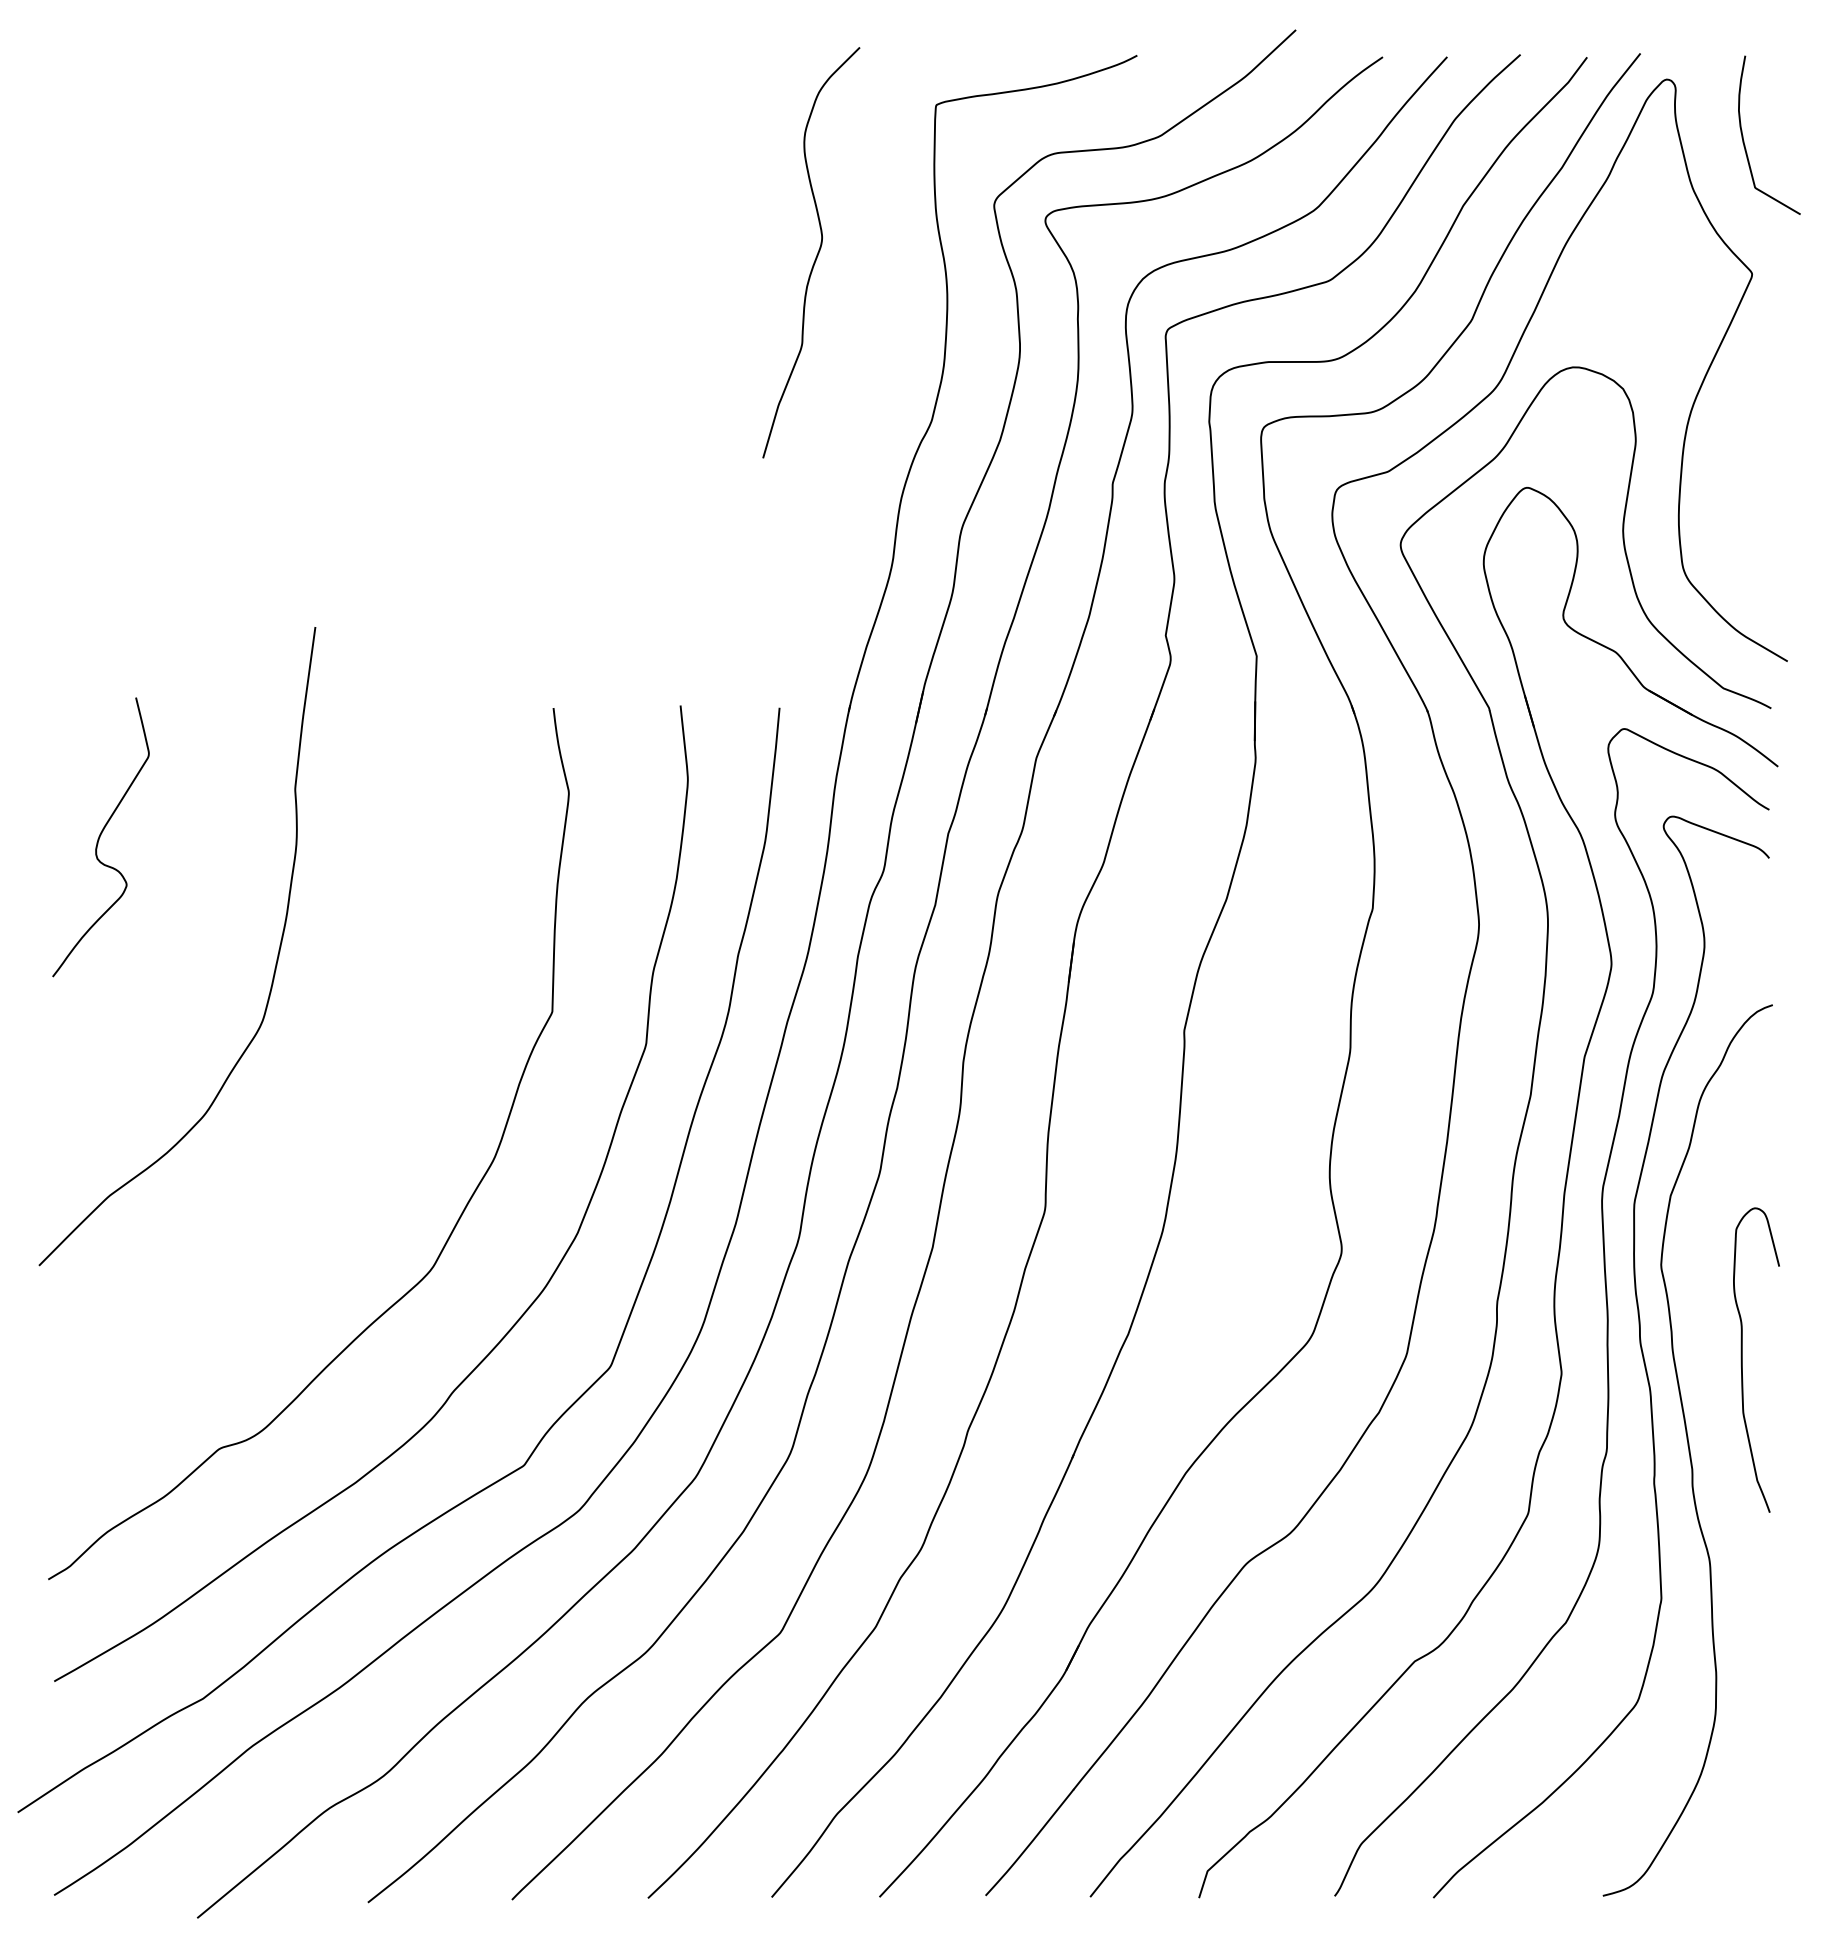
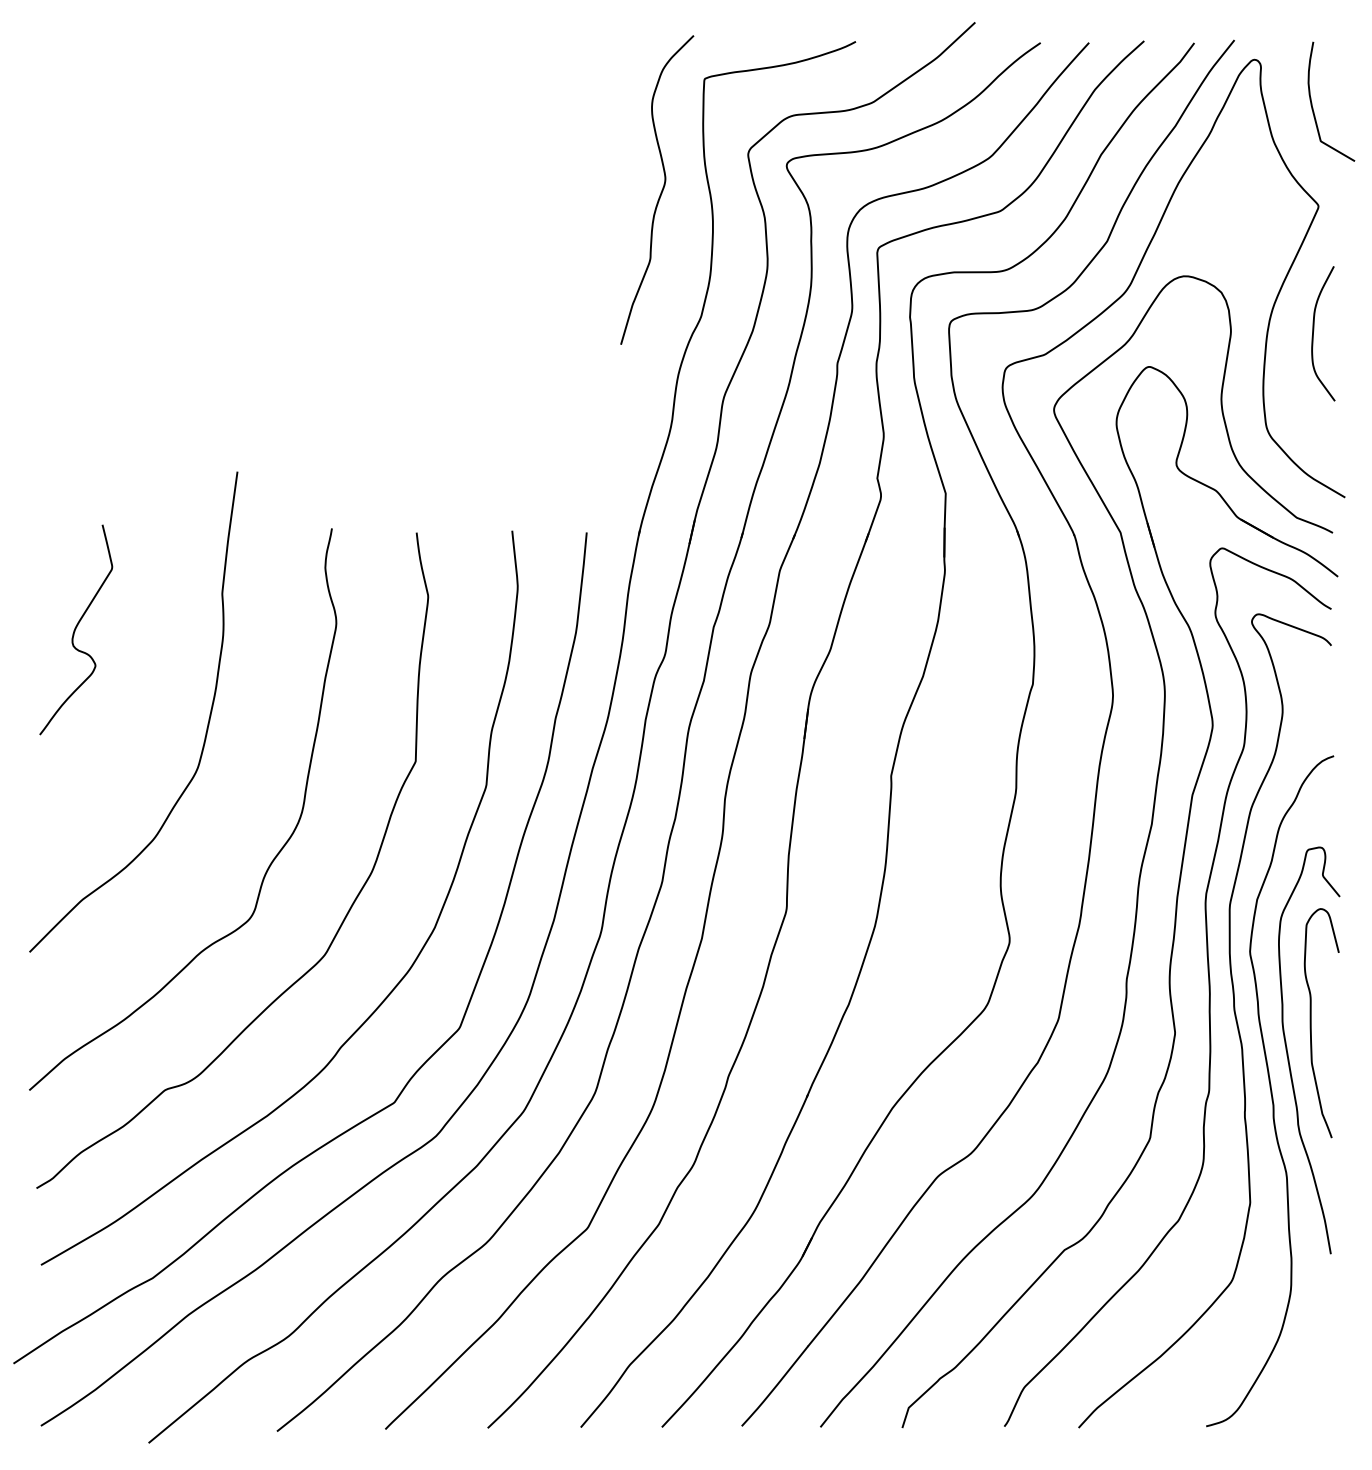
curve: (816, 254) -> (661, 191), moved
curve: (1745, 443) -> (1313, 333), added
curve: (360, 1145) -> (271, 861), added
curve: (1712, 1403) -> (1288, 1055), added

